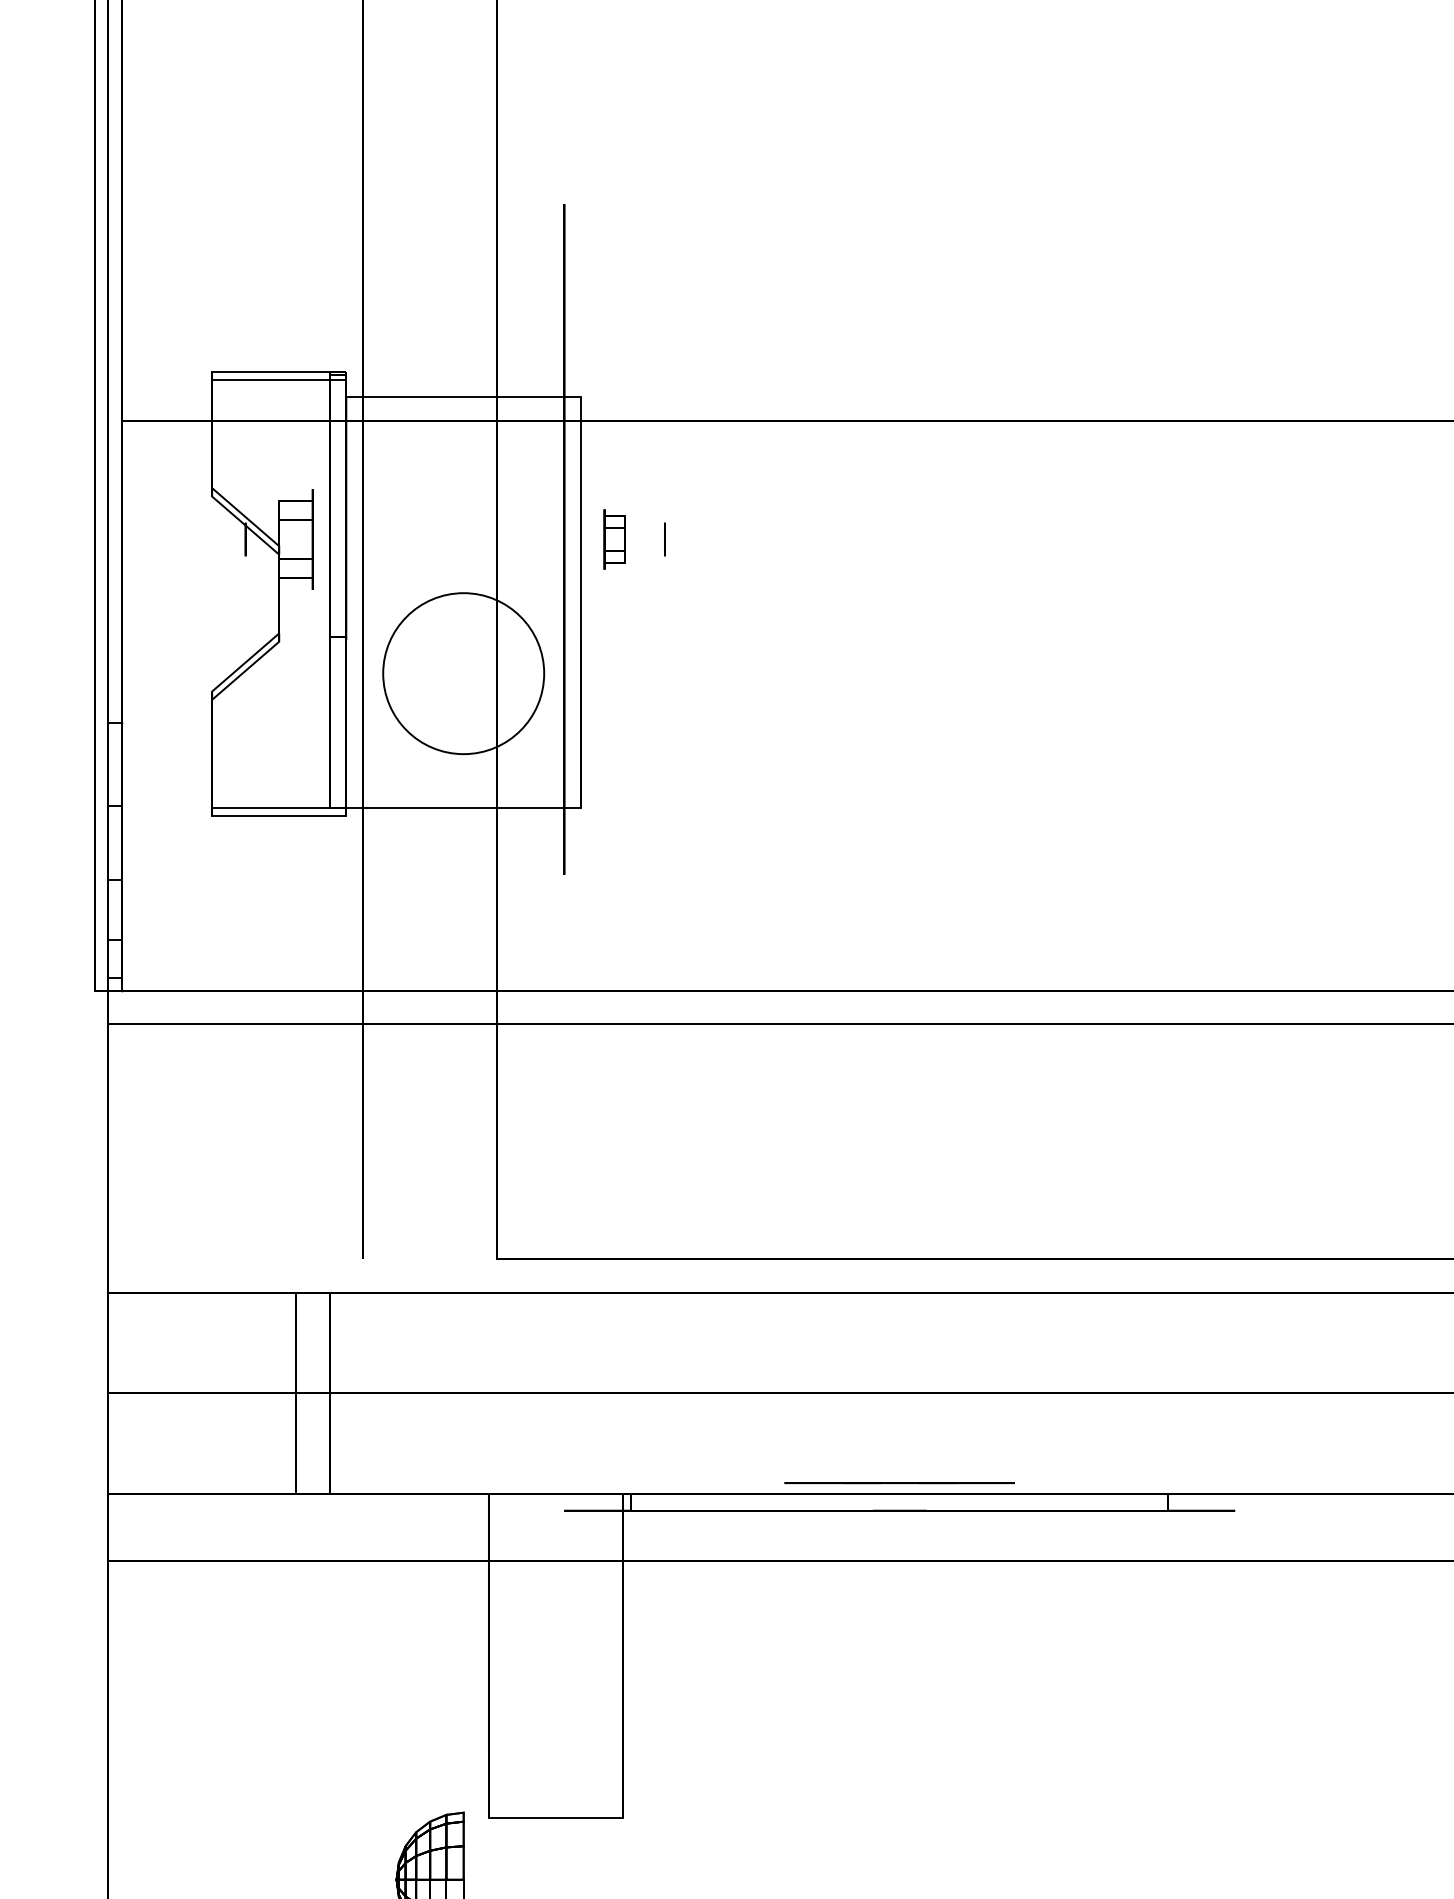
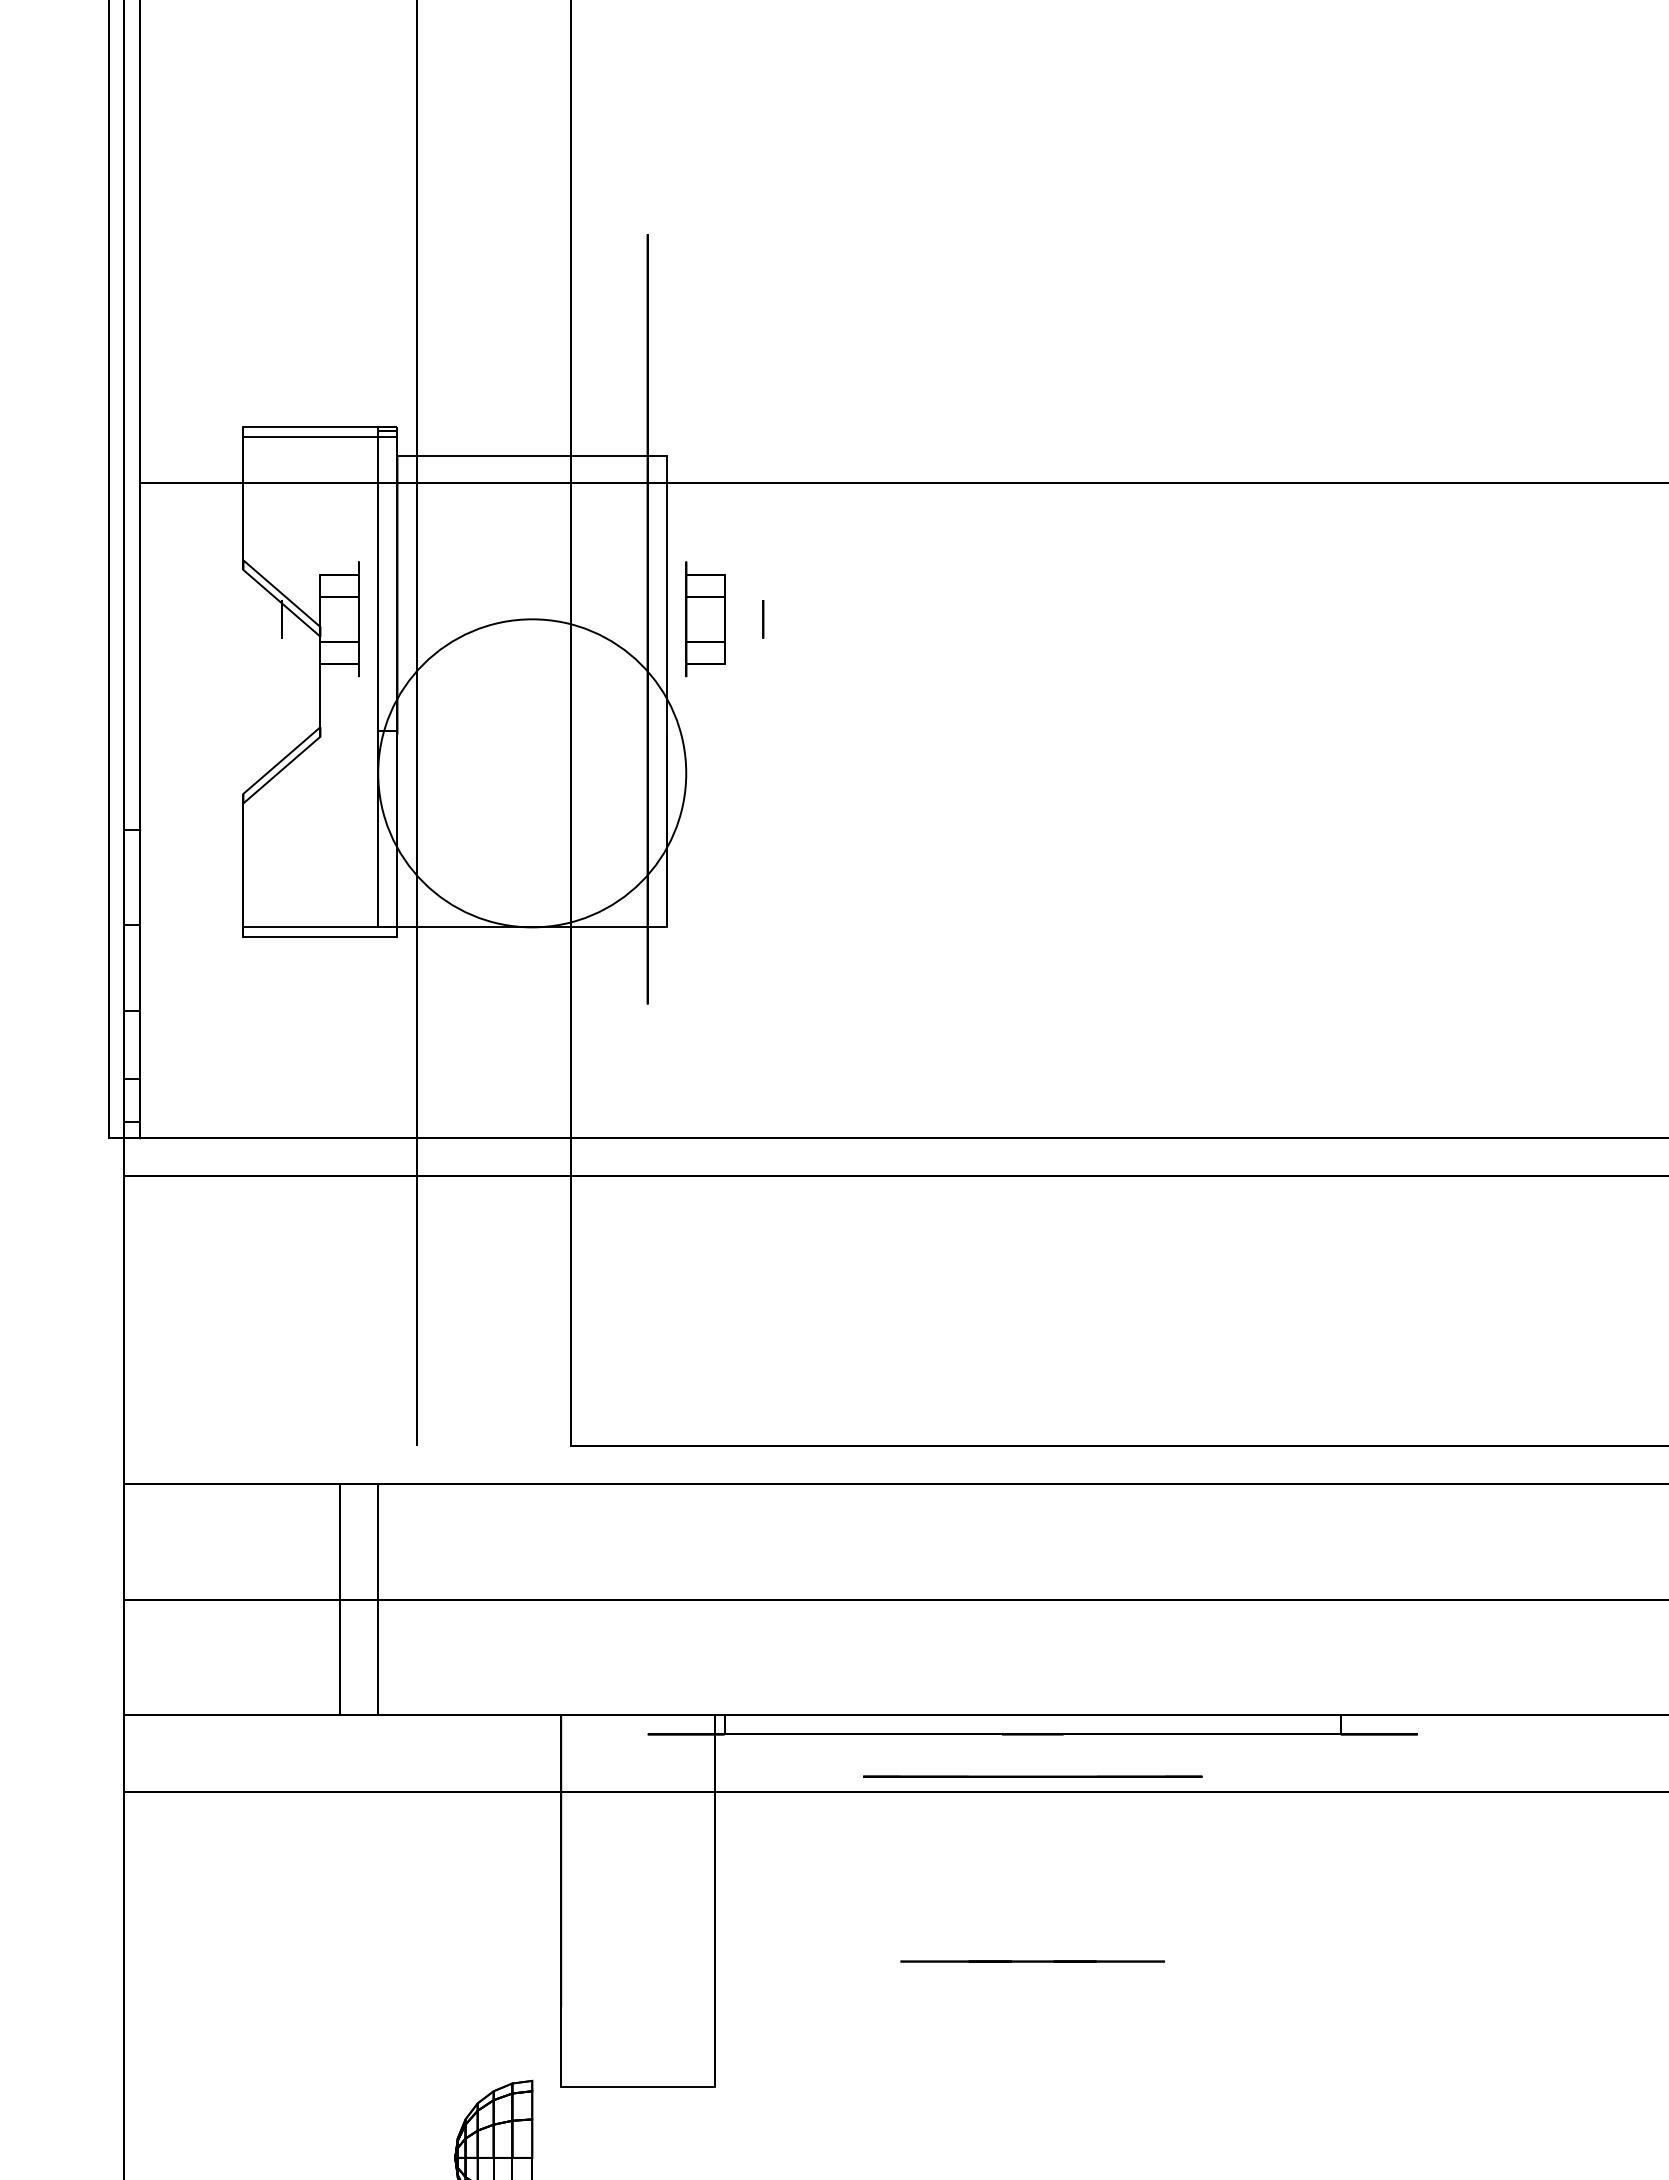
part: (614, 539) -> (705, 619), size x1.67
circle: (463, 673) -> (532, 773), size x1.67
line: (899, 1483) -> (1032, 1961), moved
line: (899, 1547) -> (1032, 1776), added

